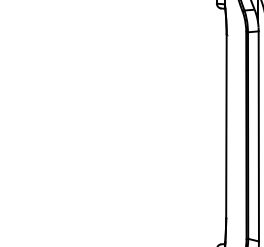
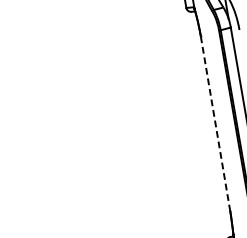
line: (226, 126) -> (215, 123), solid -> dashed

